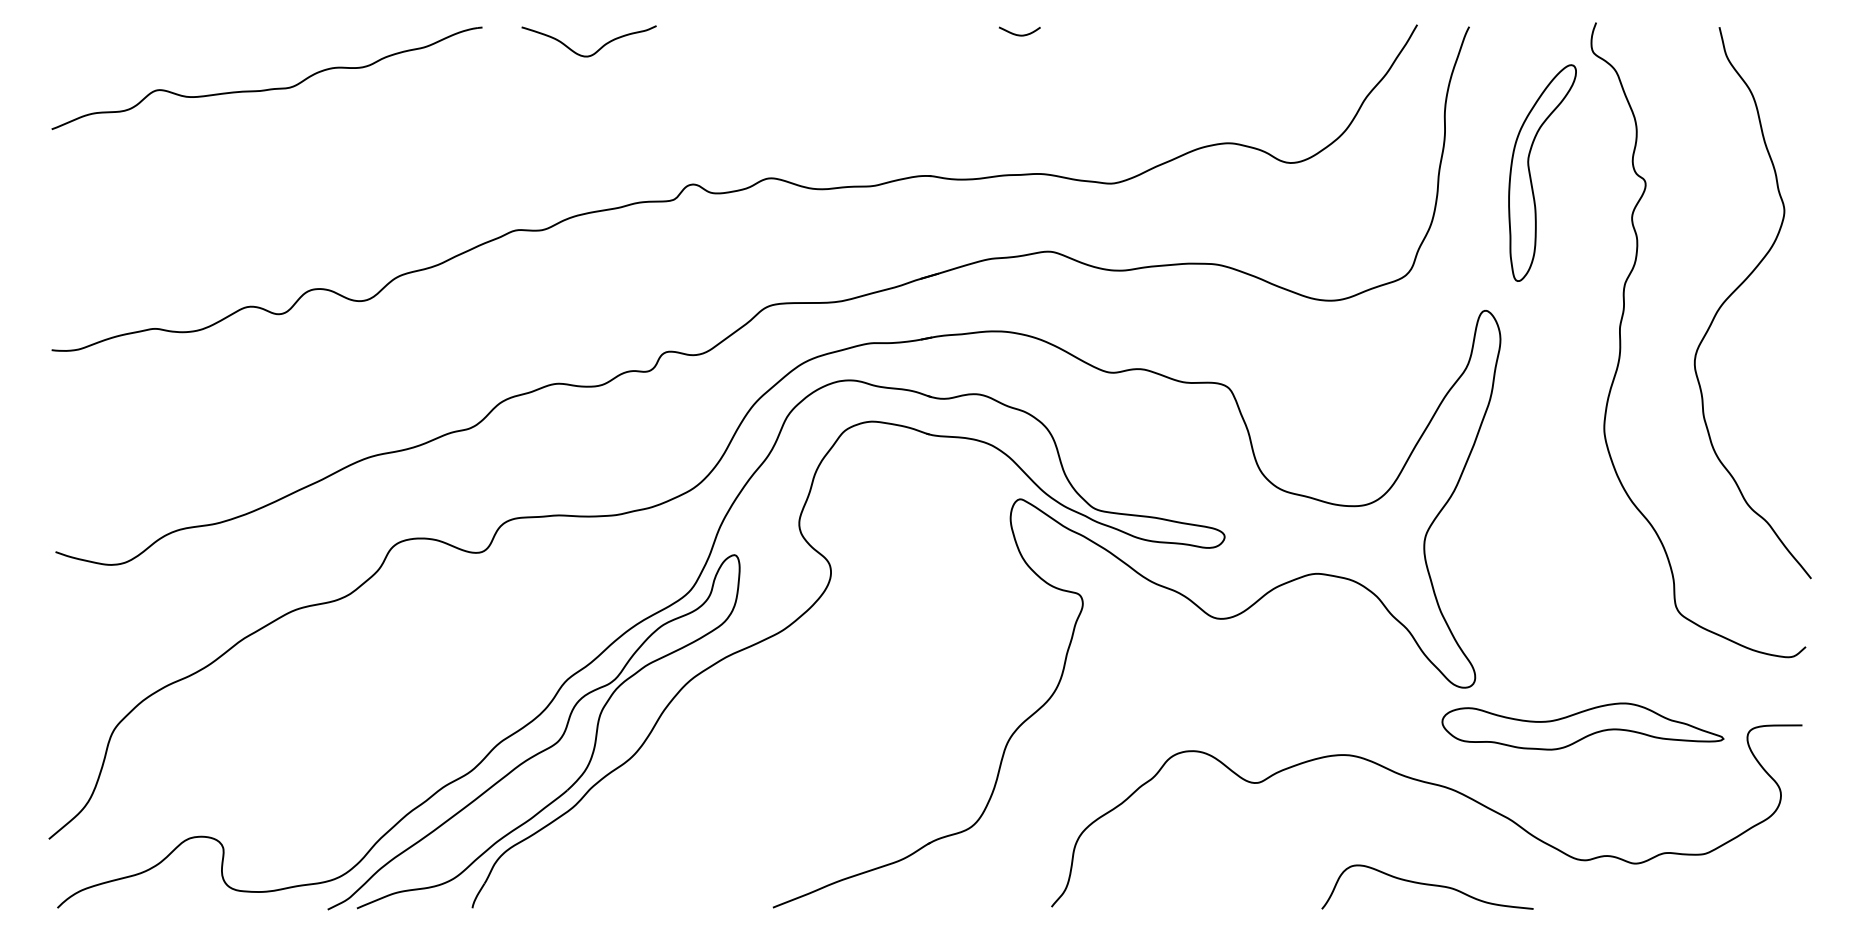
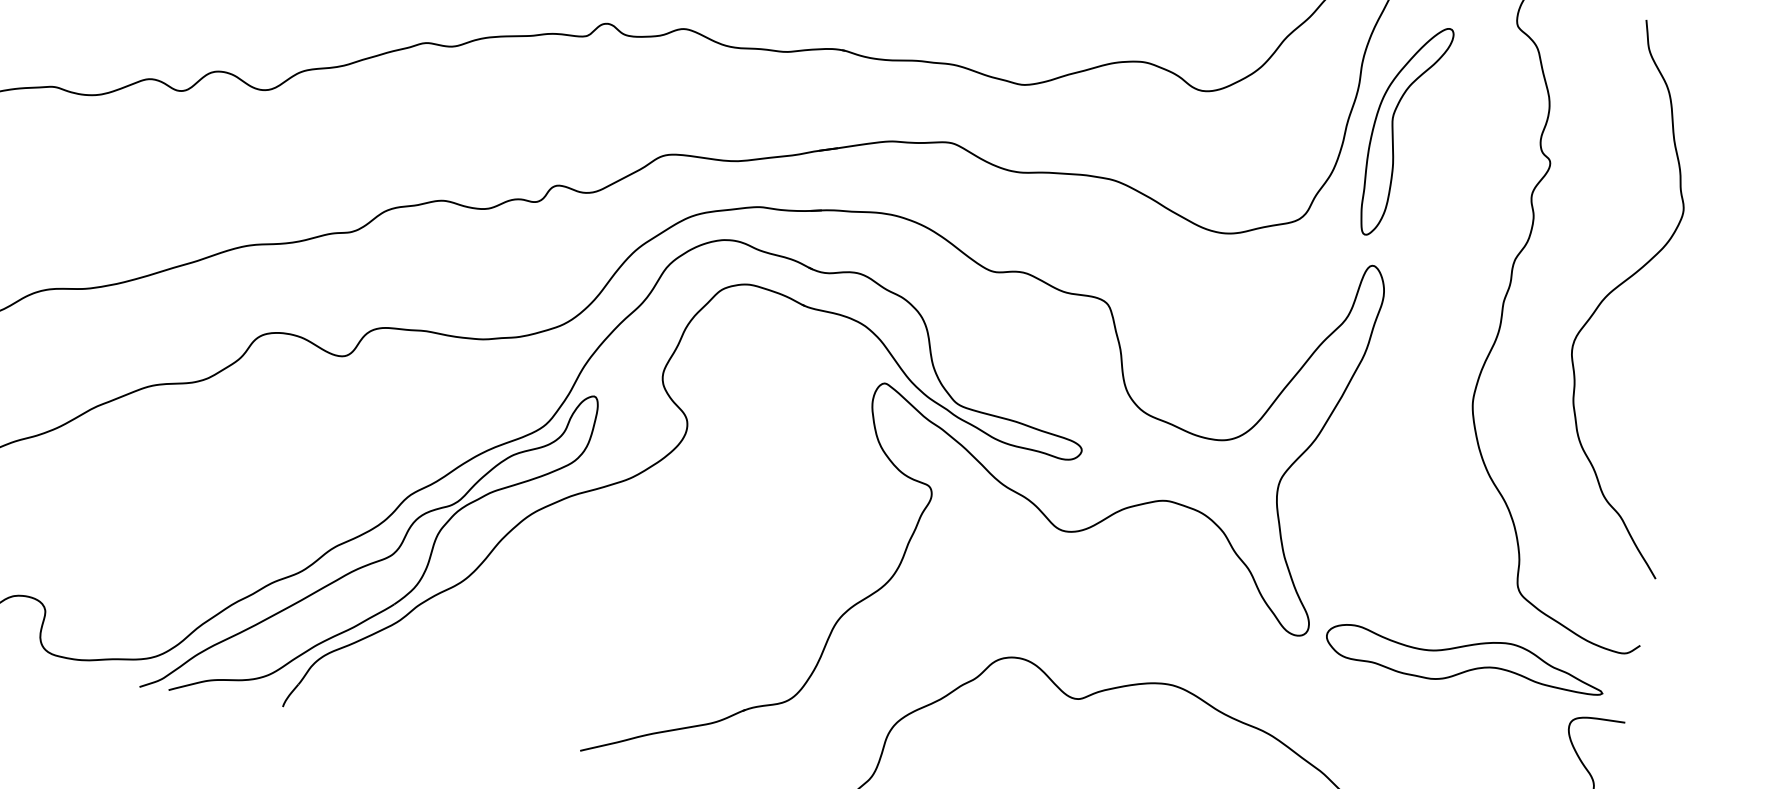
part: (1531, 176) -> (1393, 133), moved
part: (1582, 726) -> (1464, 660), moved

